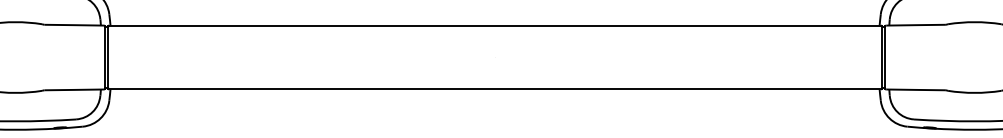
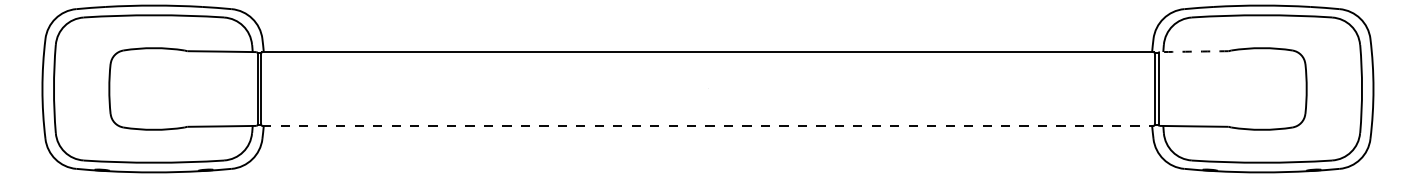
arc: (916, 25) -> (1194, 51), solid -> dashed
line: (495, 89) -> (708, 125), solid -> dashed

